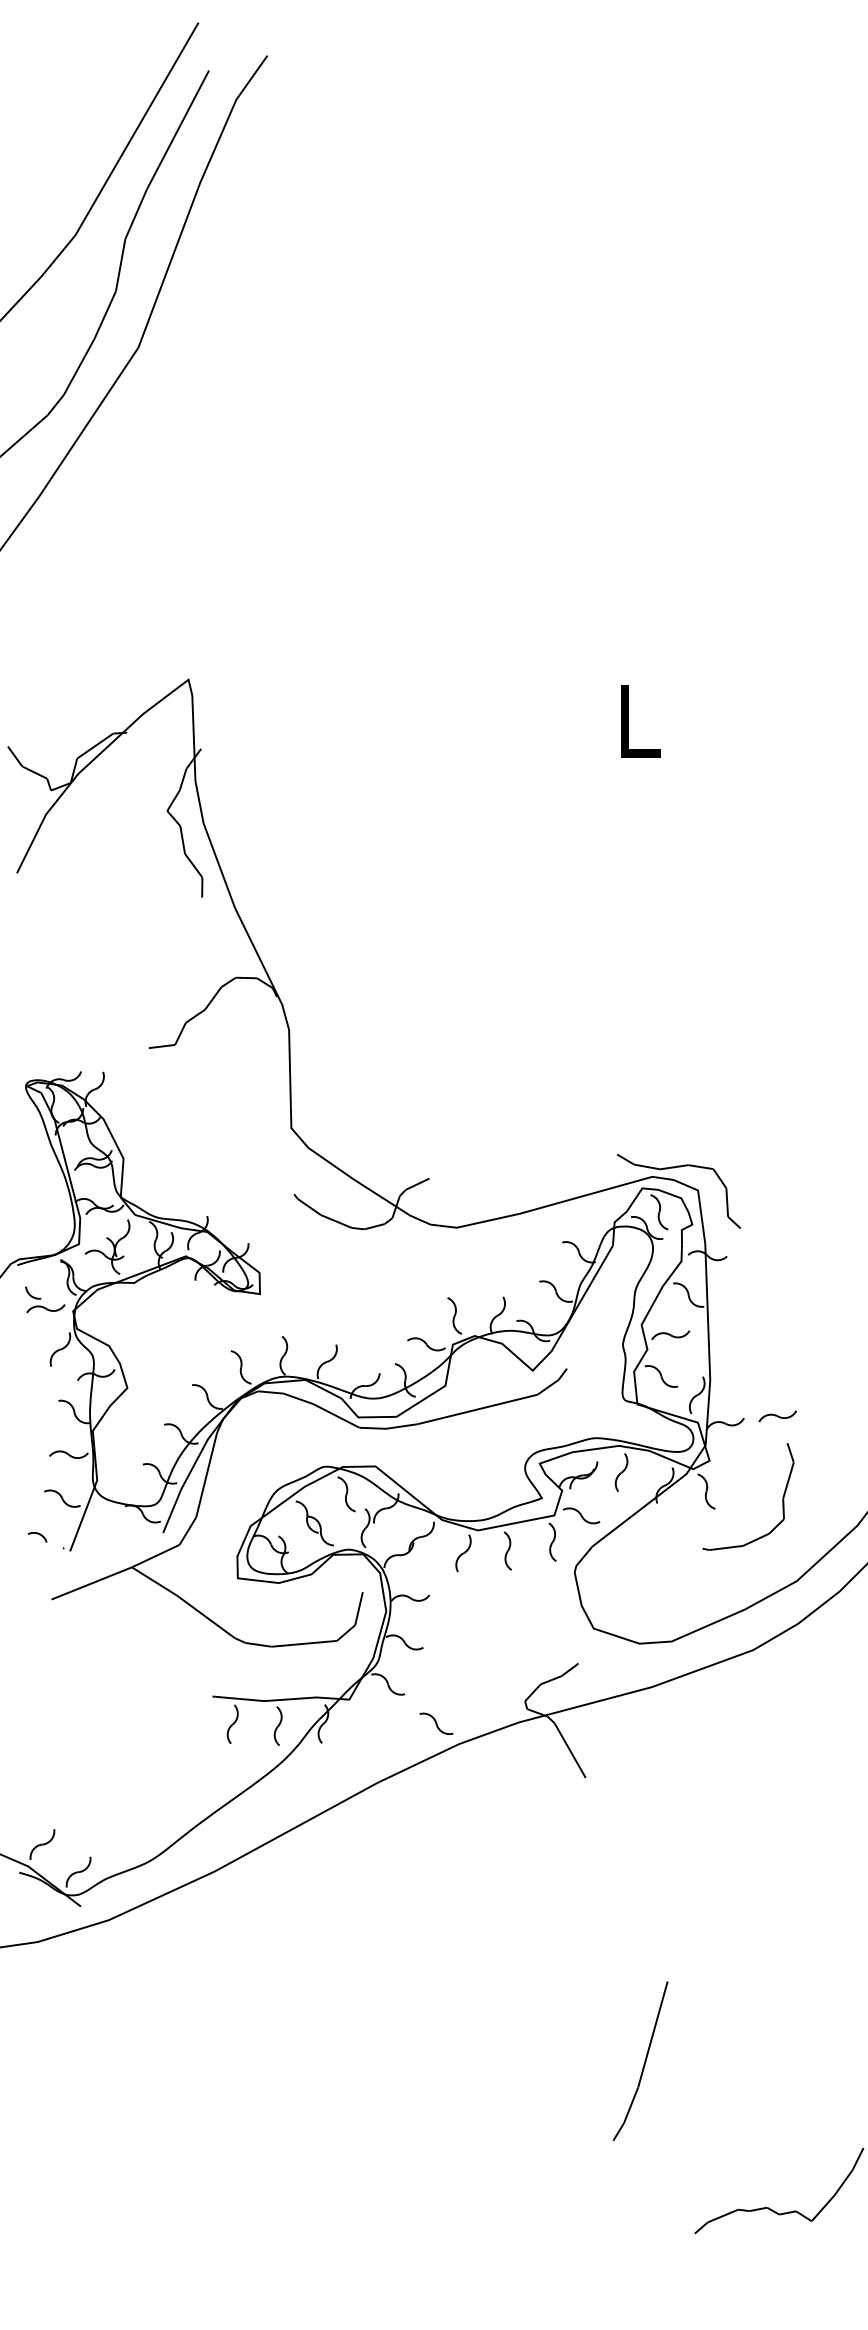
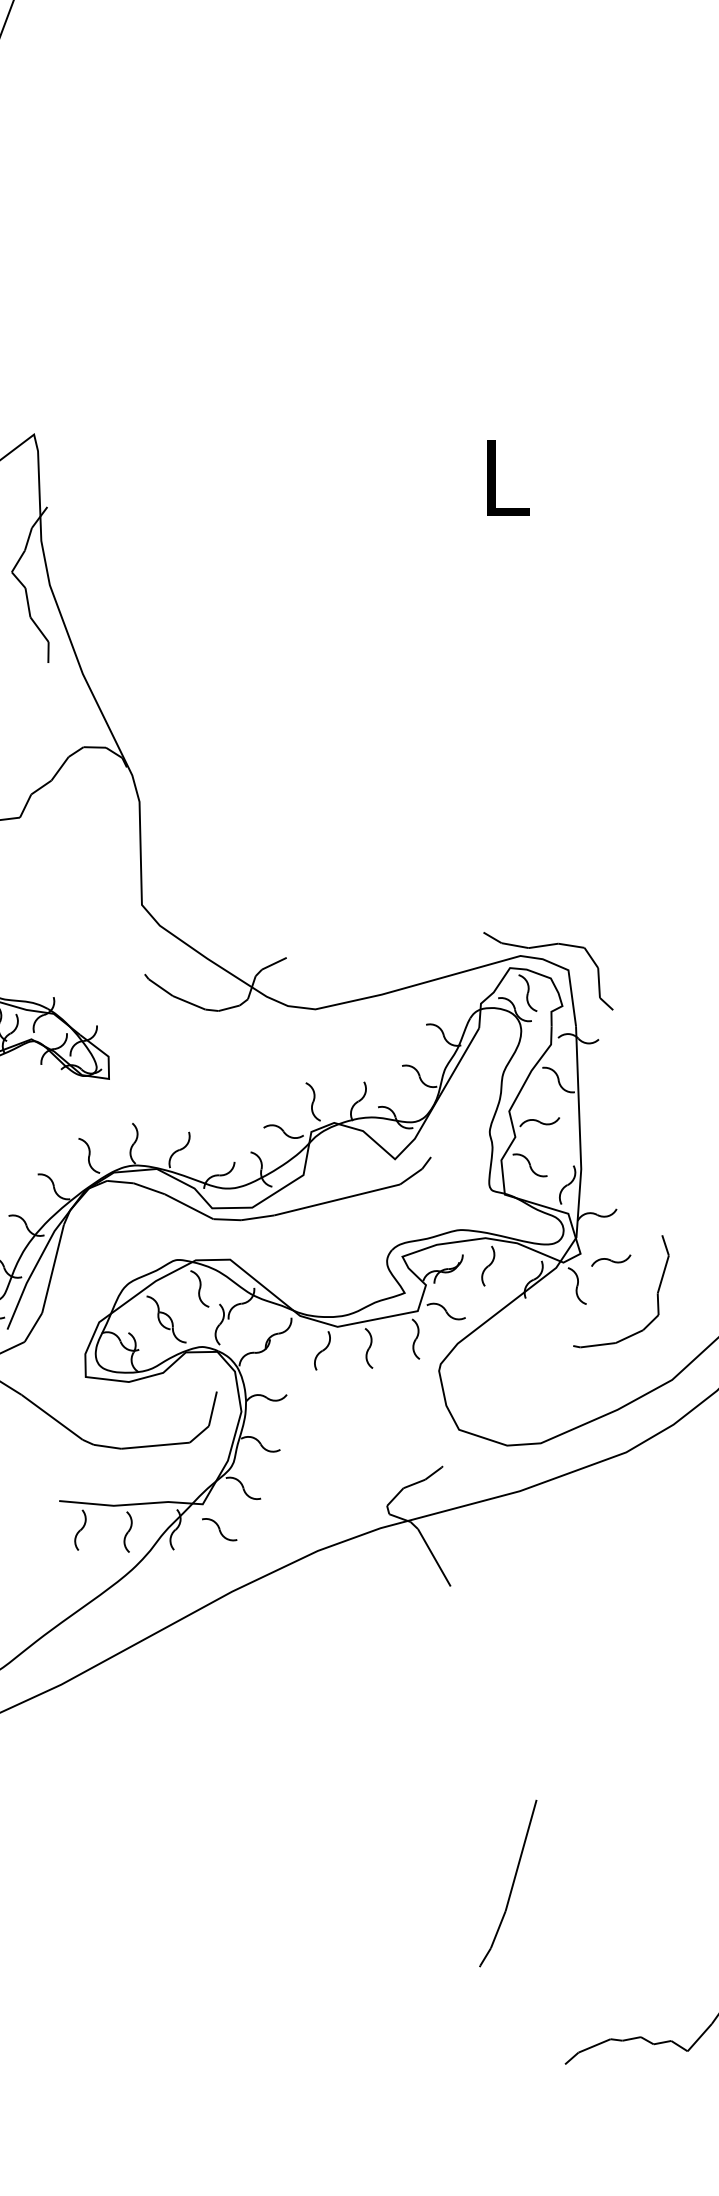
part: (777, 1416) -> (610, 1260), moved
part: (436, 1723) -> (219, 1529), moved

